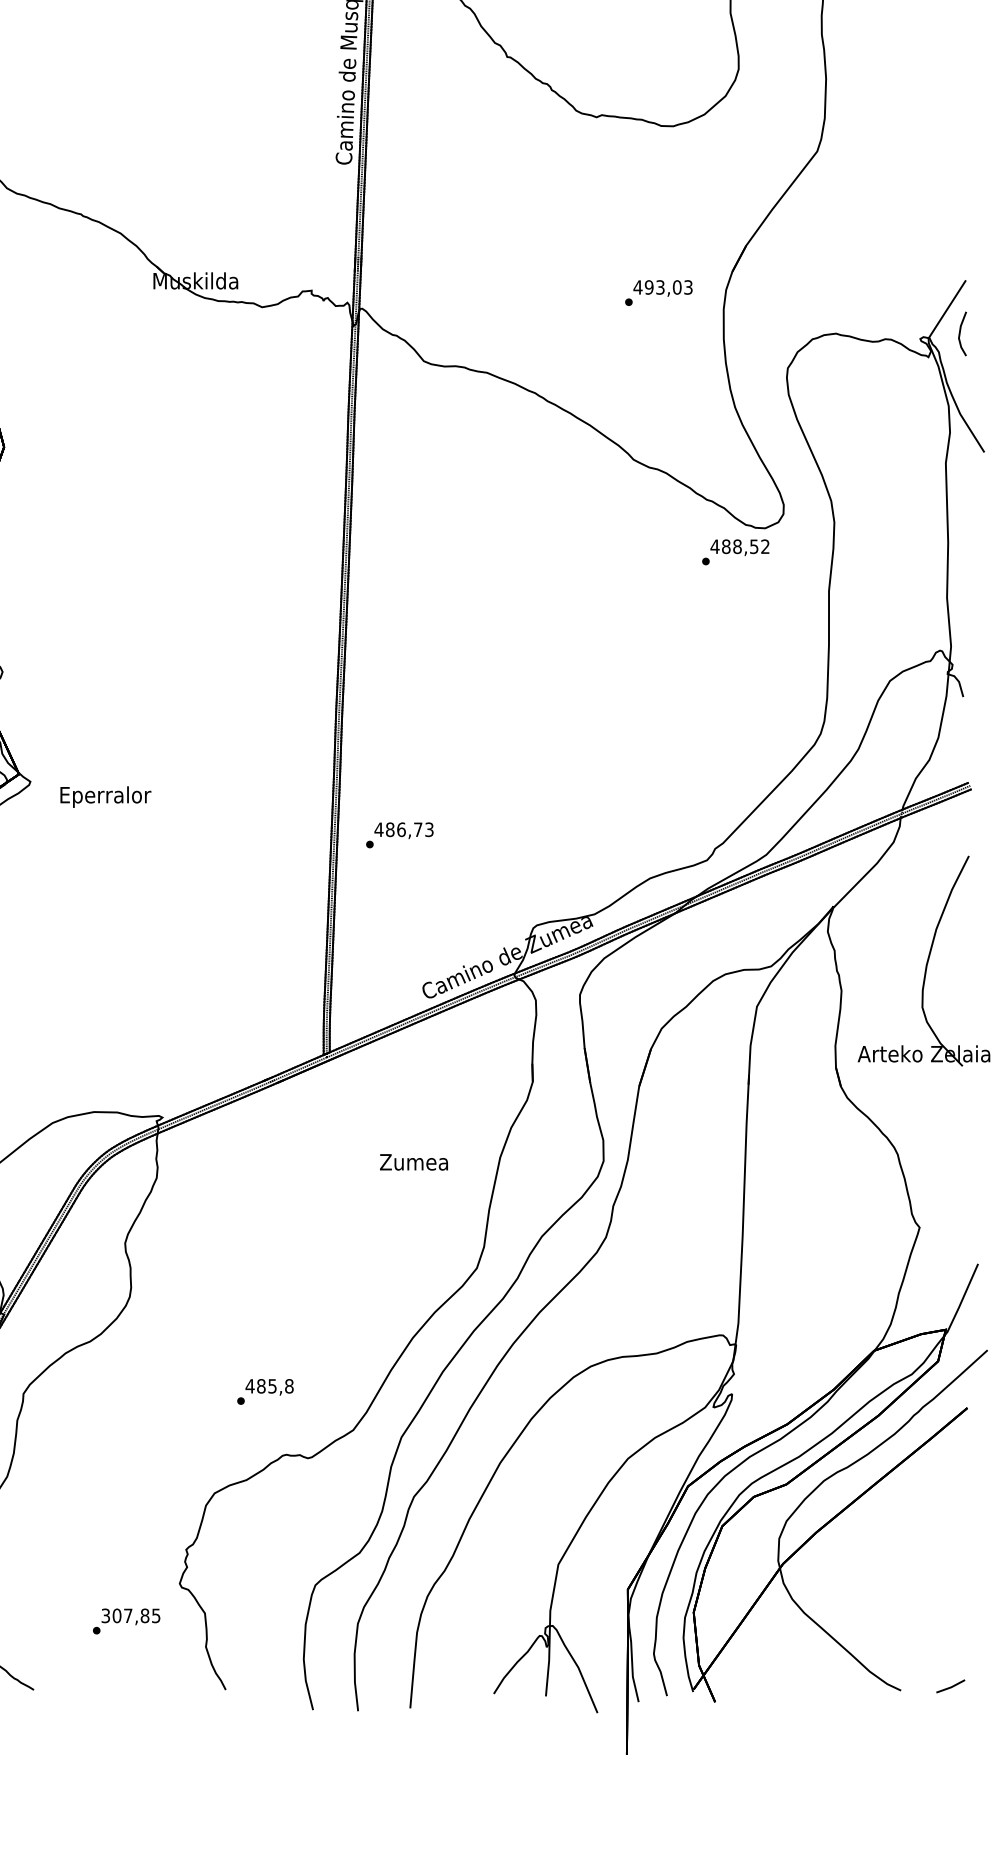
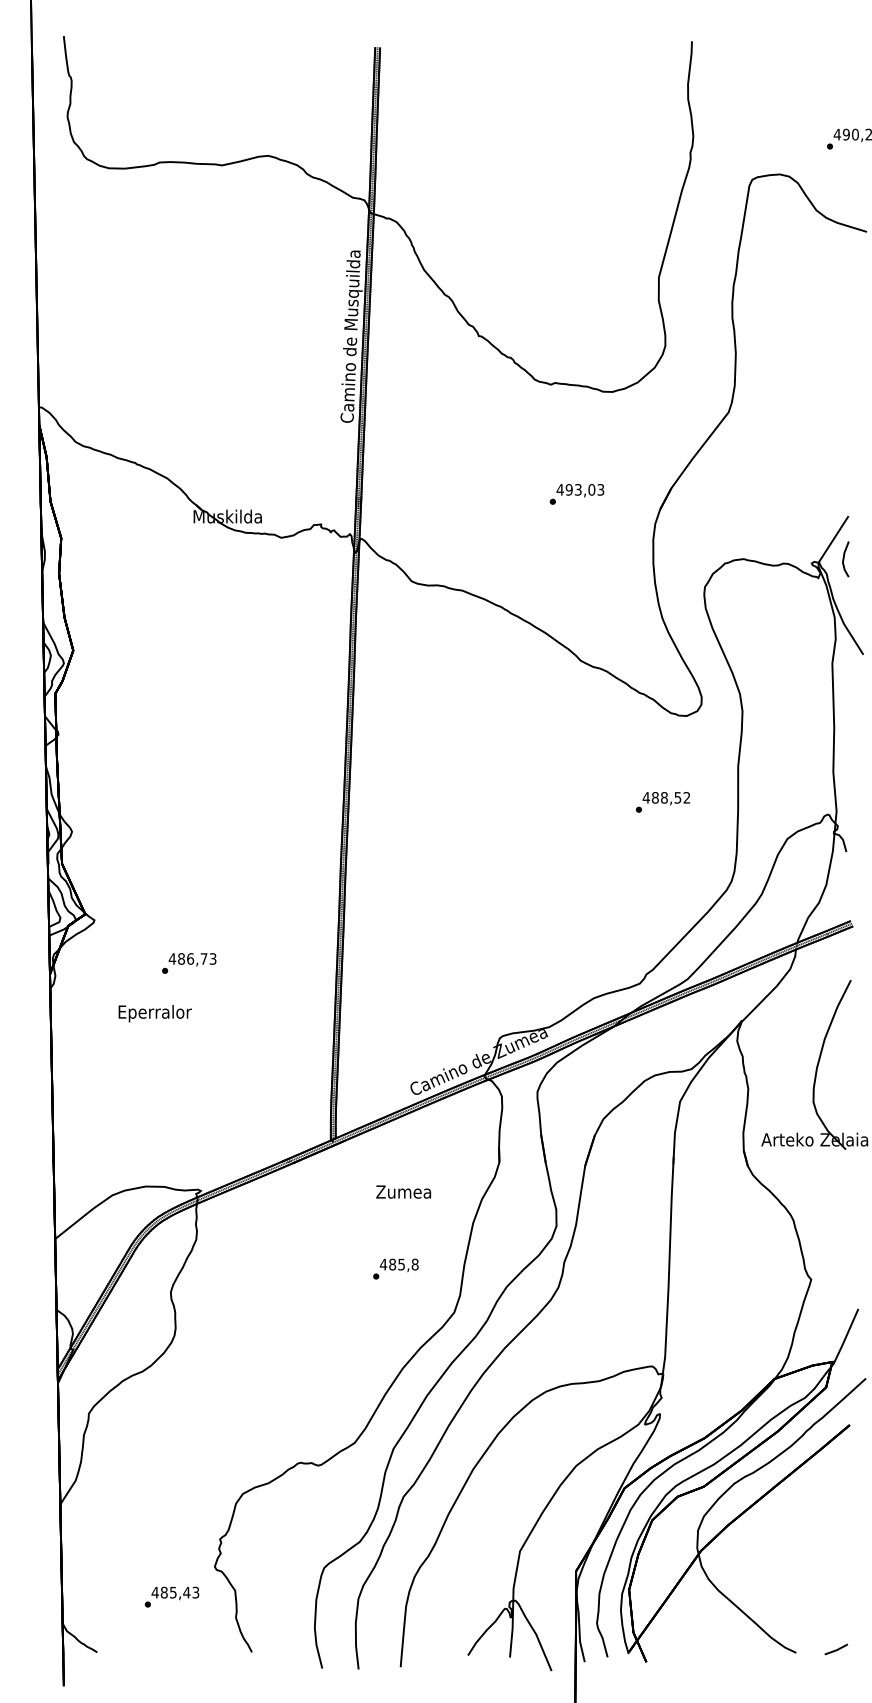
text: (658, 293) -> (576, 494), moved
text: (735, 552) -> (662, 802), moved
text: (104, 796) -> (154, 1013), moved
text: (400, 835) -> (189, 963), moved
text: (413, 1161) -> (403, 1191), moved
text: (264, 1391) -> (395, 1268), moved
text: (130, 1615) -> (175, 1592), 307,85 -> 485,43

